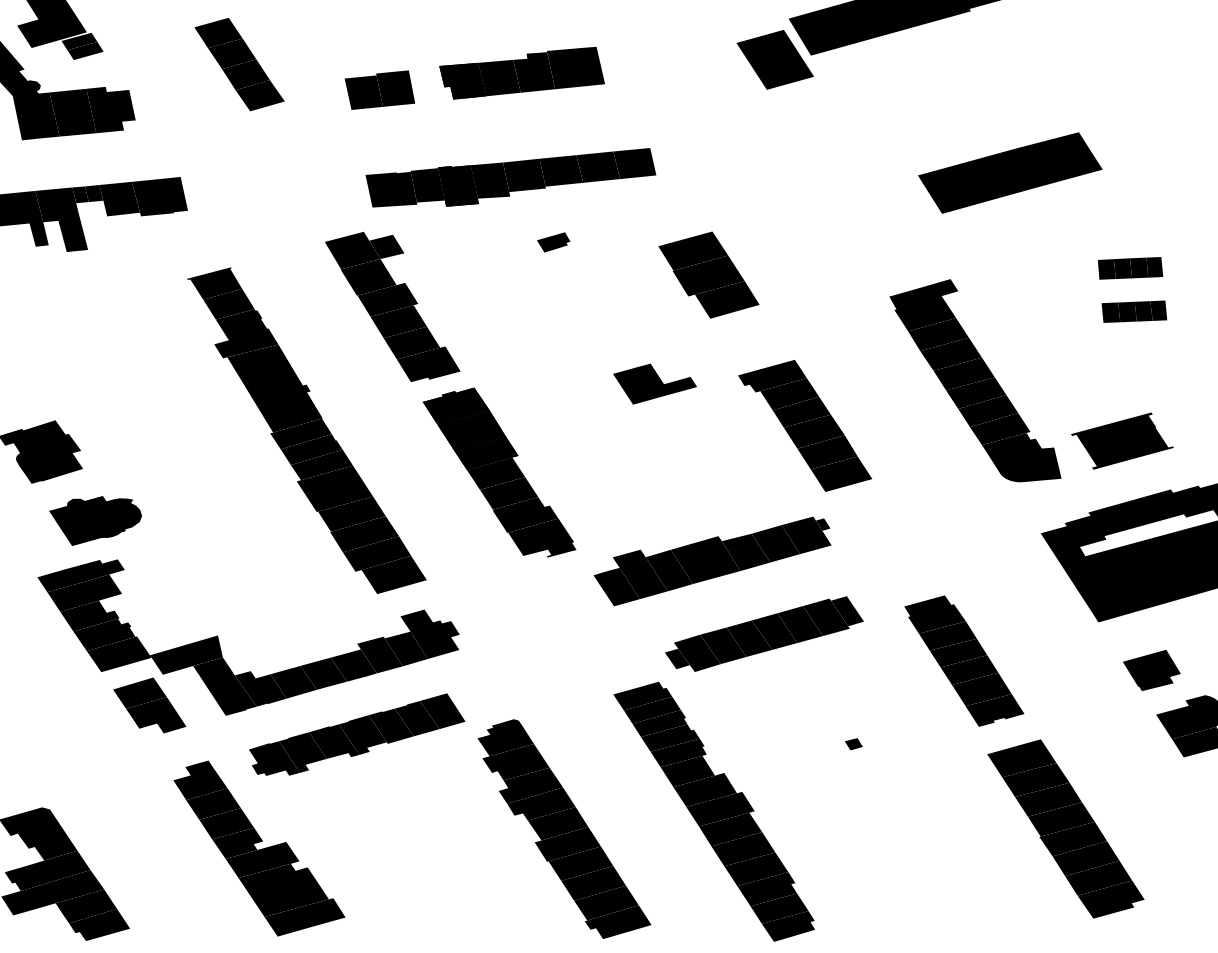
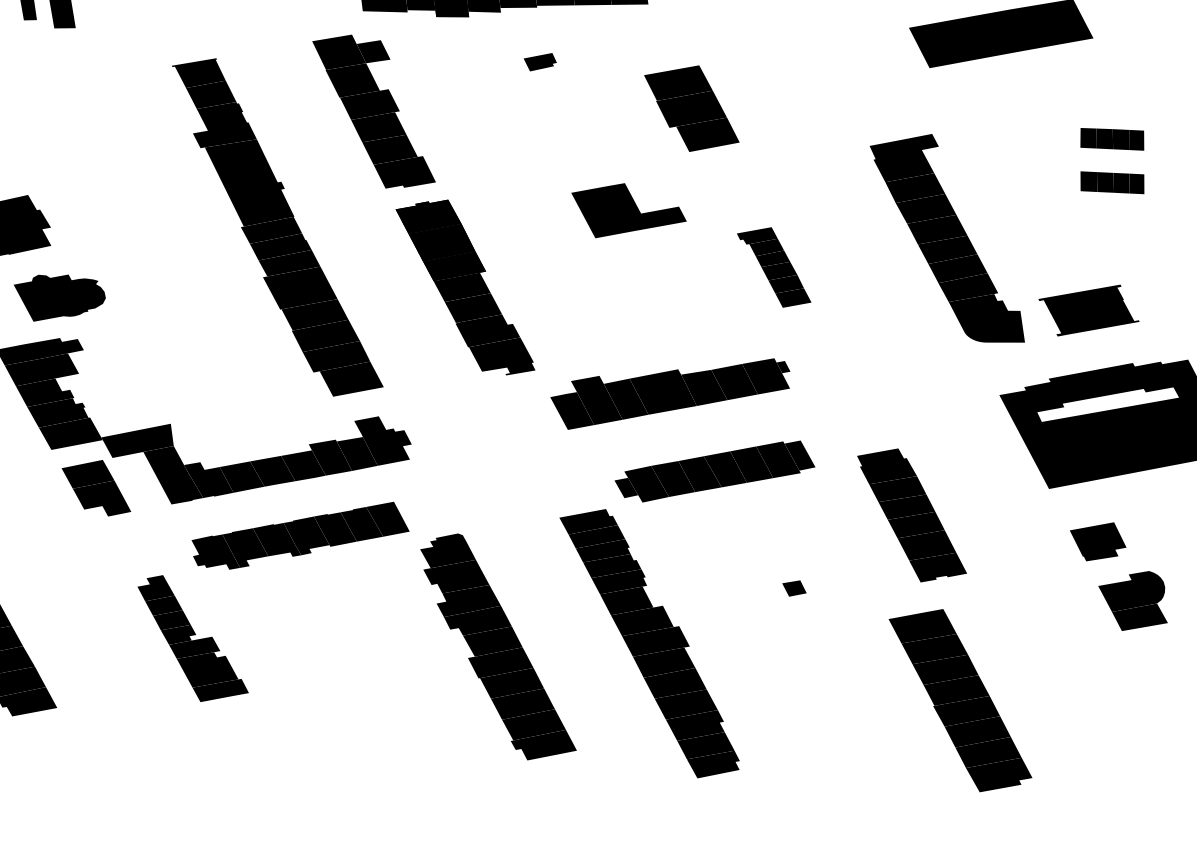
part: (654, 383) -> (628, 211), size x1.4
part: (804, 425) -> (773, 266), size x0.6
part: (853, 744) -> (794, 588), size x1.4
part: (1065, 828) -> (959, 700), moved
part: (259, 848) -> (193, 639), size x0.7

